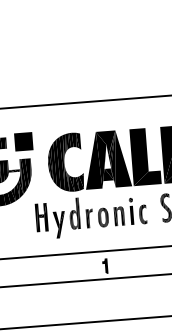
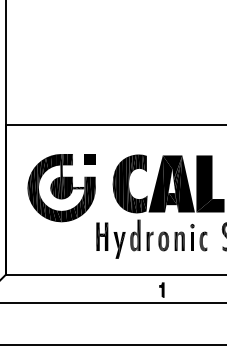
part: (23, 141) -> (89, 159), size x0.62

